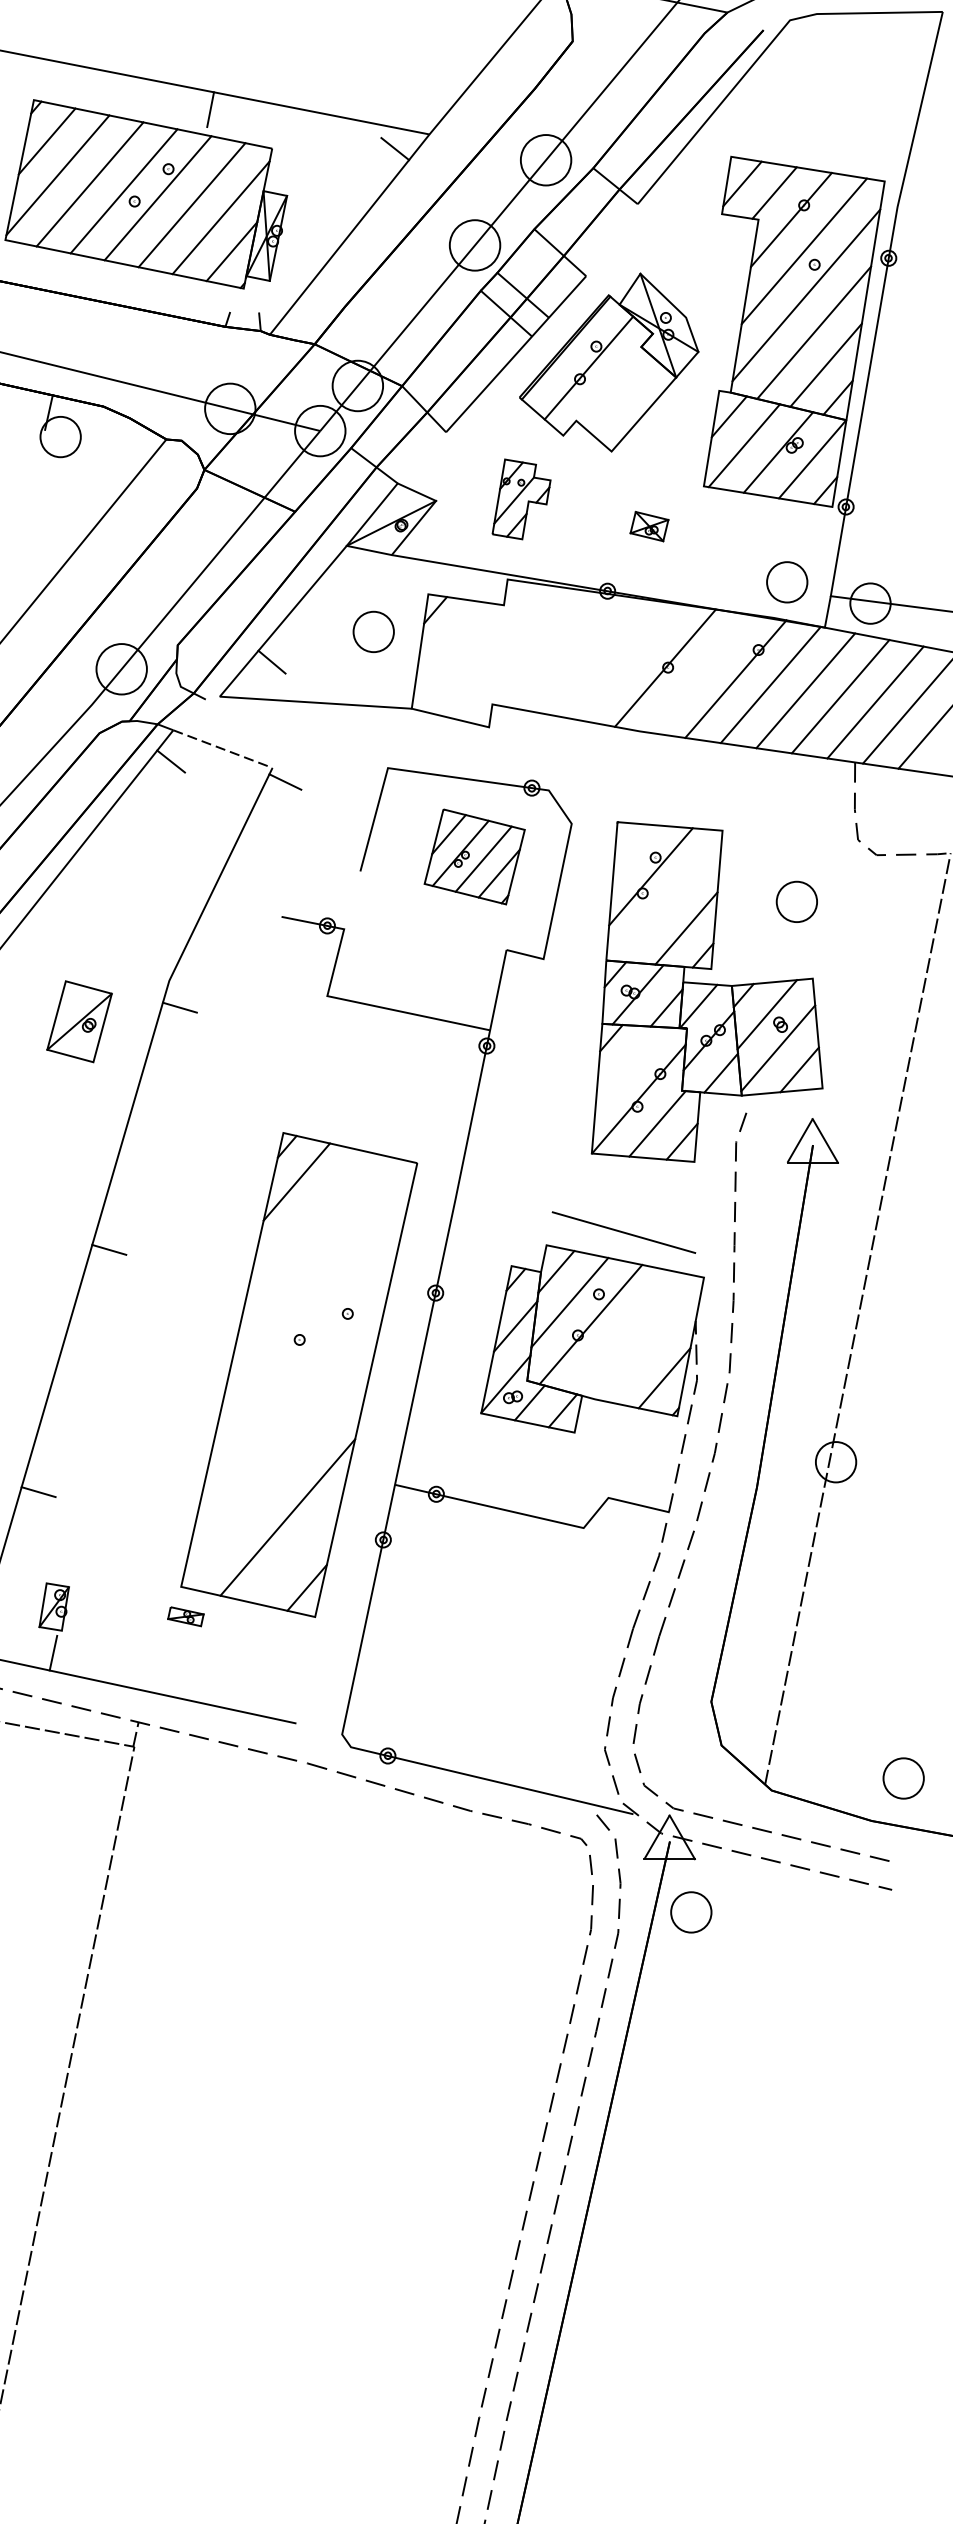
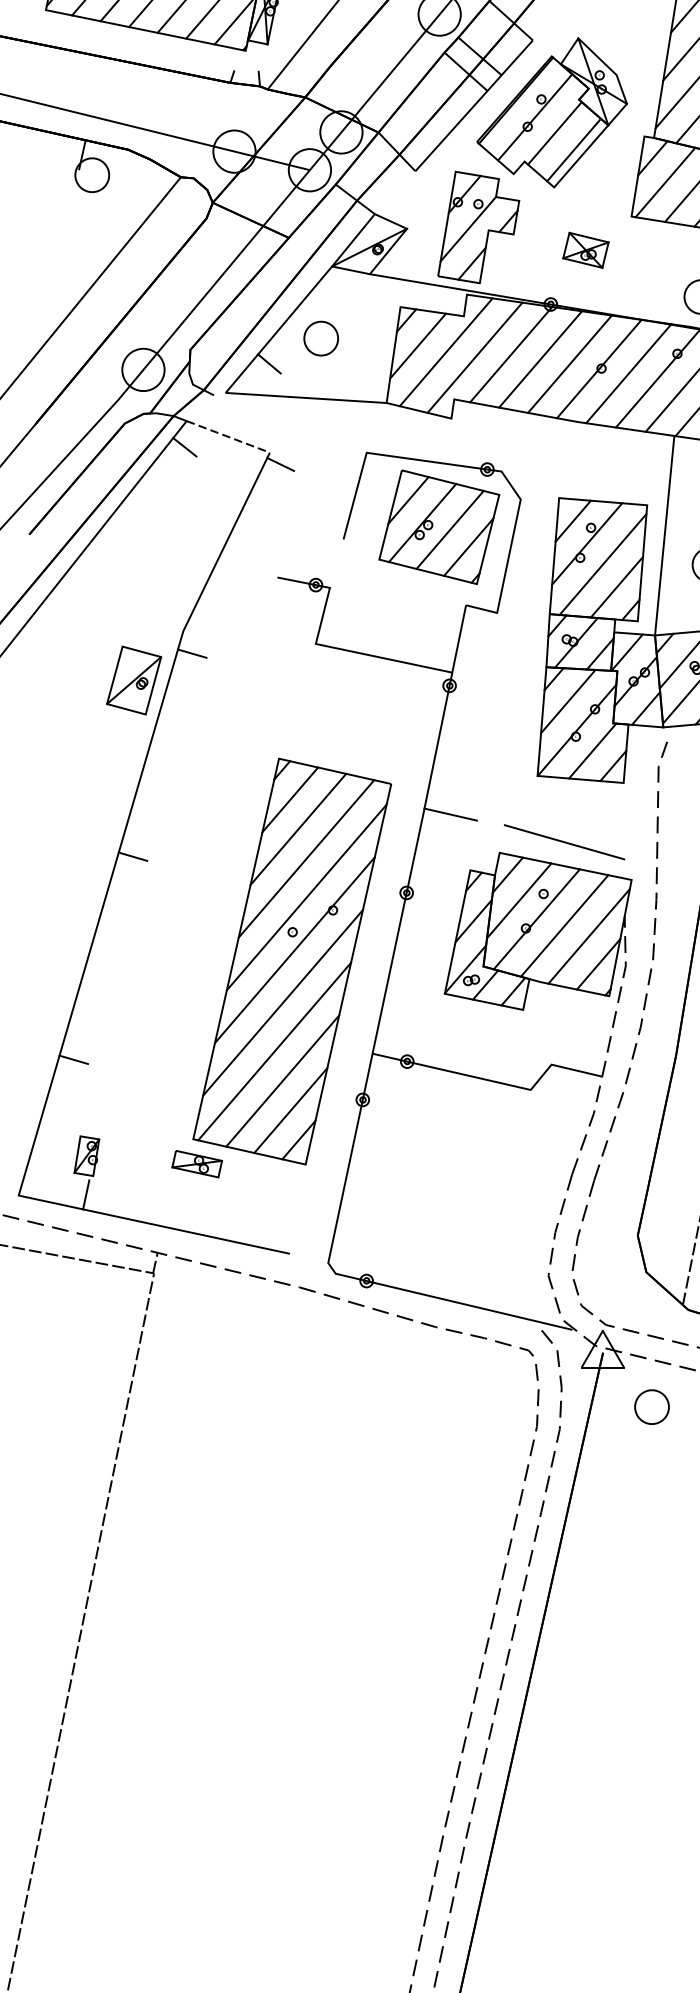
line: (612, 386) -> (554, 132), added
line: (635, 406) -> (574, 149), added
part: (521, 499) -> (478, 227), size x1.67
part: (649, 526) -> (585, 250), size x1.43
part: (373, 631) -> (321, 338), moved
line: (449, 640) -> (418, 345), added
line: (482, 647) -> (445, 351), added
line: (560, 650) -> (511, 354), added
line: (516, 654) -> (474, 357), added
line: (594, 656) -> (539, 359), added
line: (630, 662) -> (570, 364), added
line: (700, 673) -> (628, 373), added
line: (634, 849) -> (573, 521), added
part: (474, 856) -> (439, 526), size x1.43
line: (742, 866) -> (663, 535), added
line: (669, 901) -> (602, 564), added
part: (79, 1021) -> (134, 680), moved
line: (627, 1064) -> (567, 701), added
line: (487, 1199) -> (450, 814), added
line: (306, 1217) -> (298, 829), added
line: (316, 1252) -> (306, 858), added
line: (316, 1298) -> (306, 897), added
line: (623, 1332) -> (564, 925), added
line: (652, 1344) -> (588, 936), added
line: (302, 1361) -> (295, 950), added
line: (287, 1424) -> (282, 1003), added
line: (278, 1482) -> (274, 1051), added
line: (297, 1552) -> (290, 1110), added
part: (185, 1616) -> (196, 1164), size x1.67
part: (691, 1912) -> (652, 1407), moved

